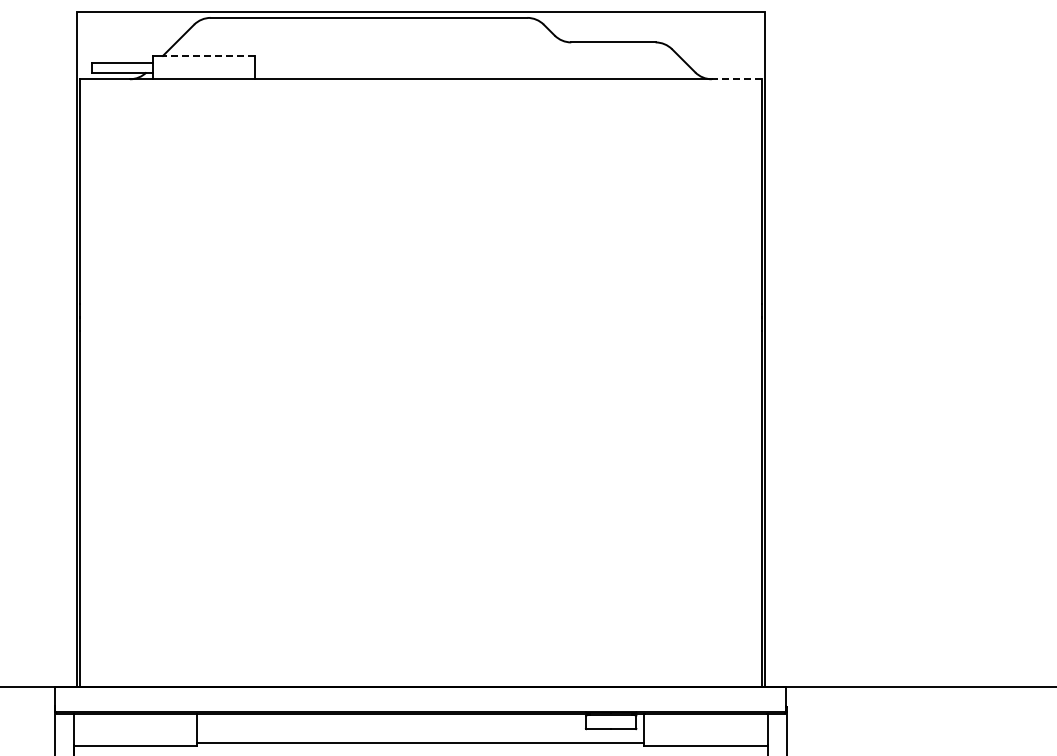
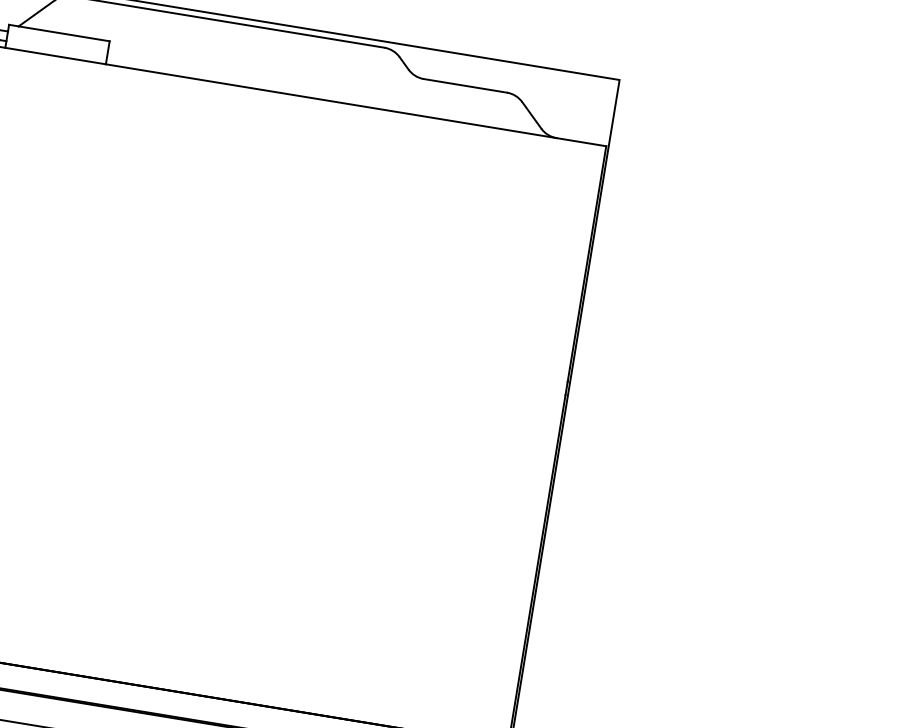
line: (208, 55) -> (63, 33), dashed -> solid
line: (736, 79) -> (580, 142), dashed -> solid

